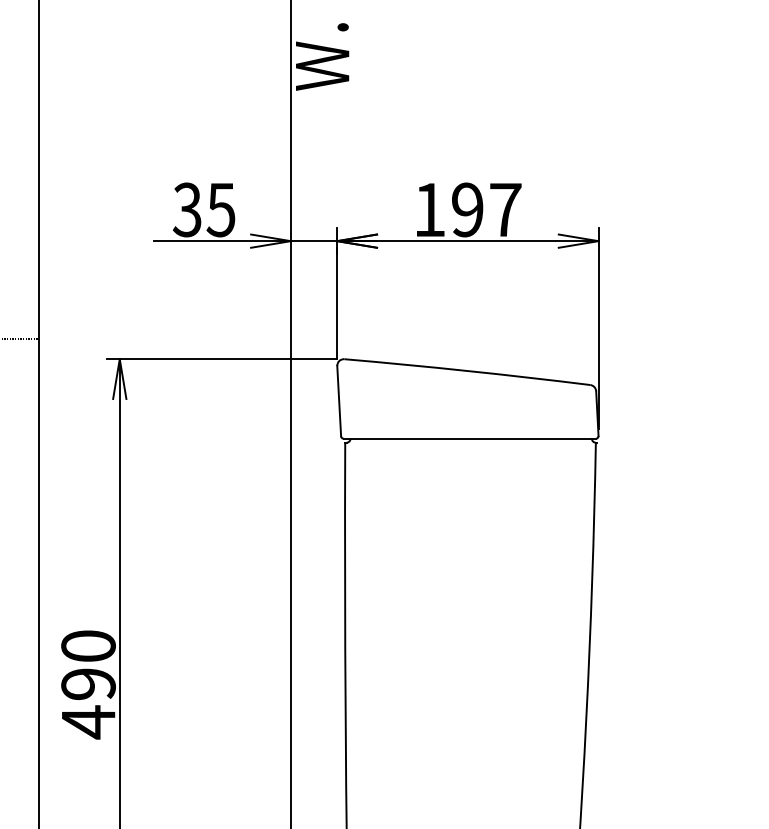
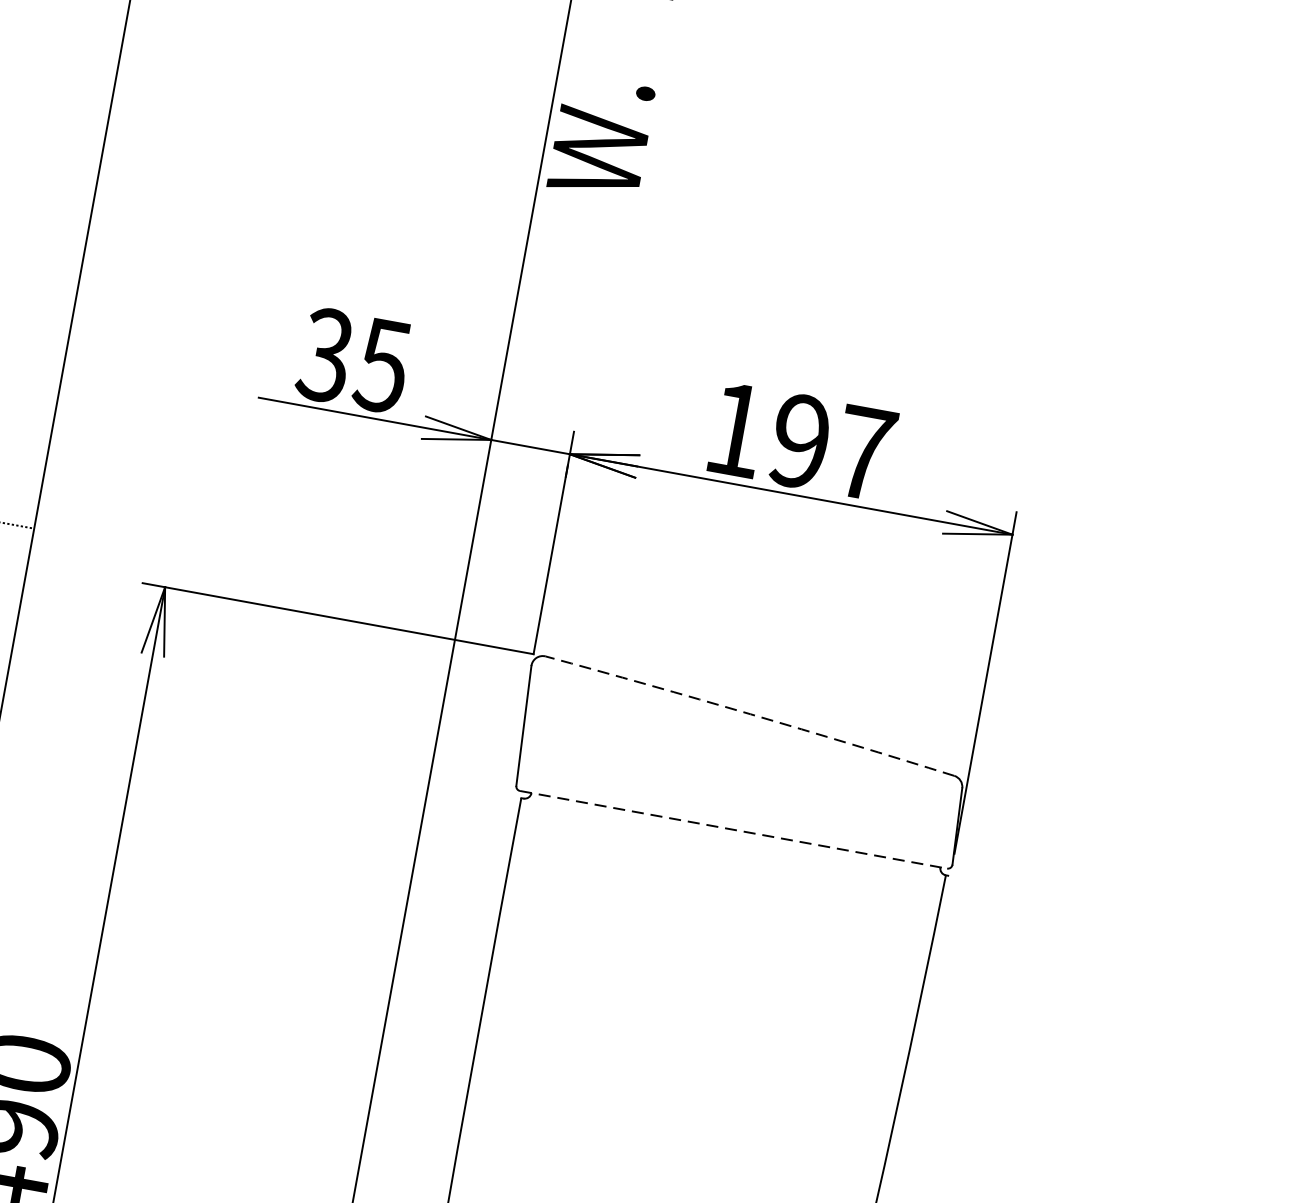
arc: (467, 370) -> (750, 713), solid -> dashed
line: (470, 438) -> (734, 829), solid -> dashed

